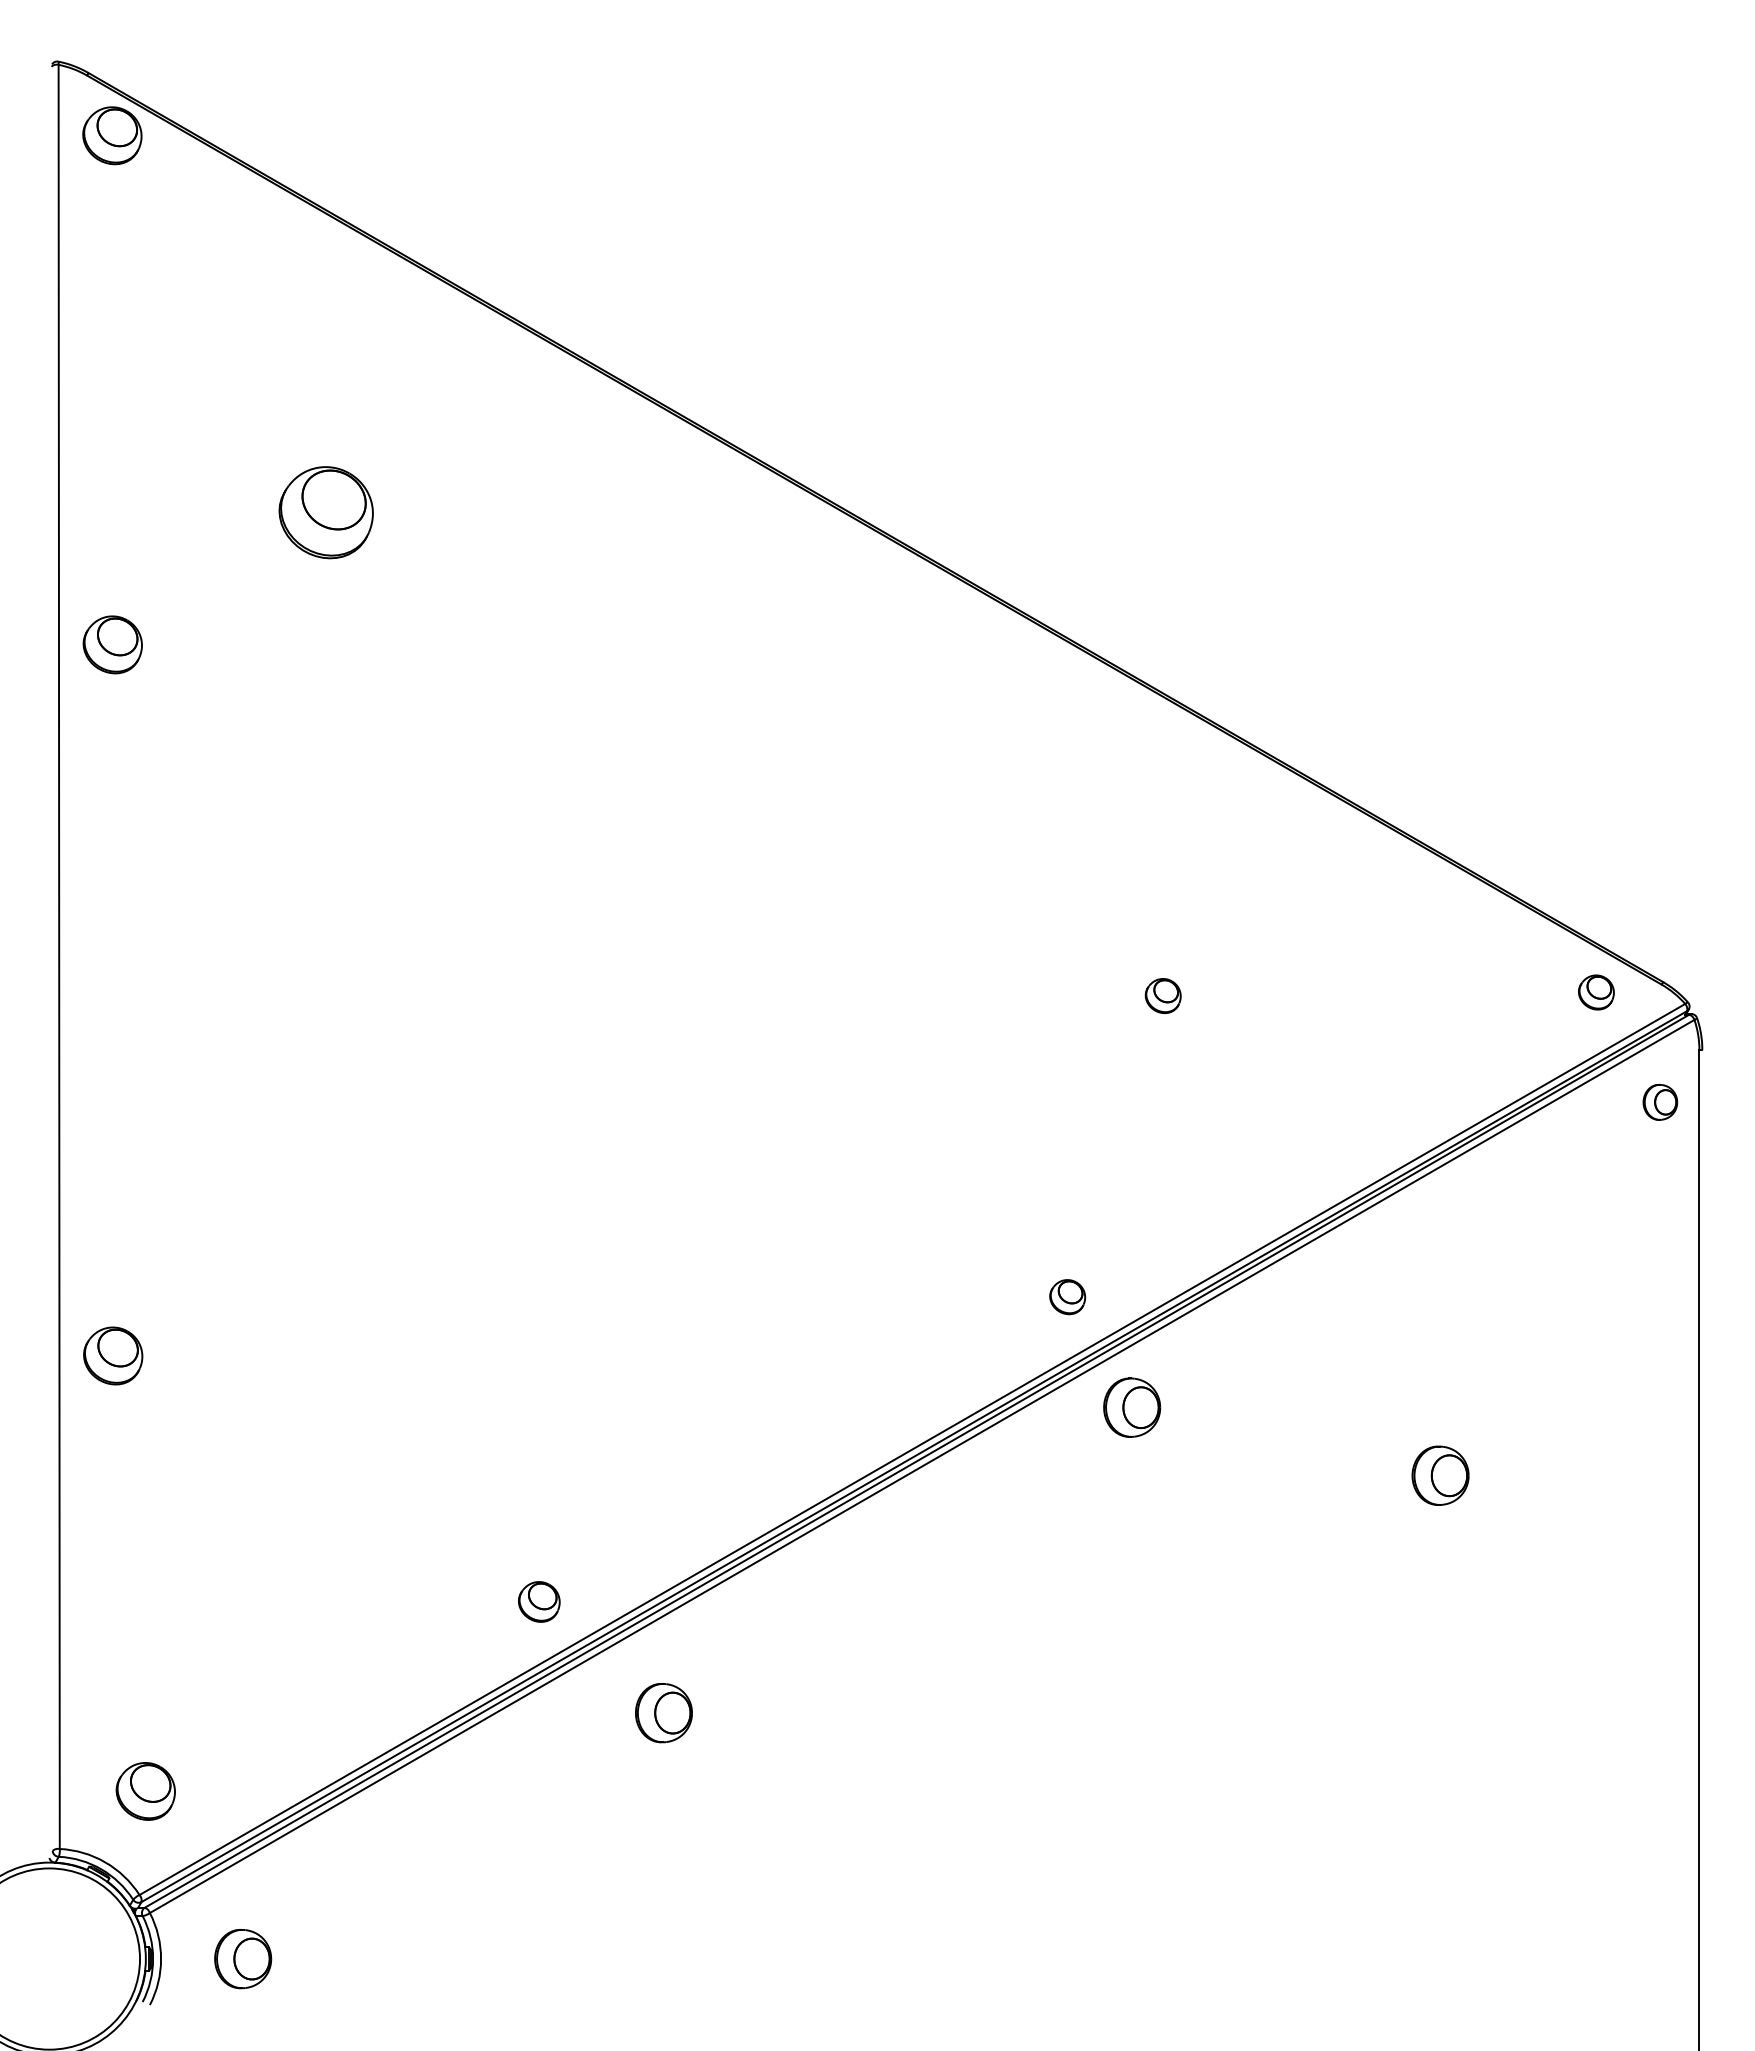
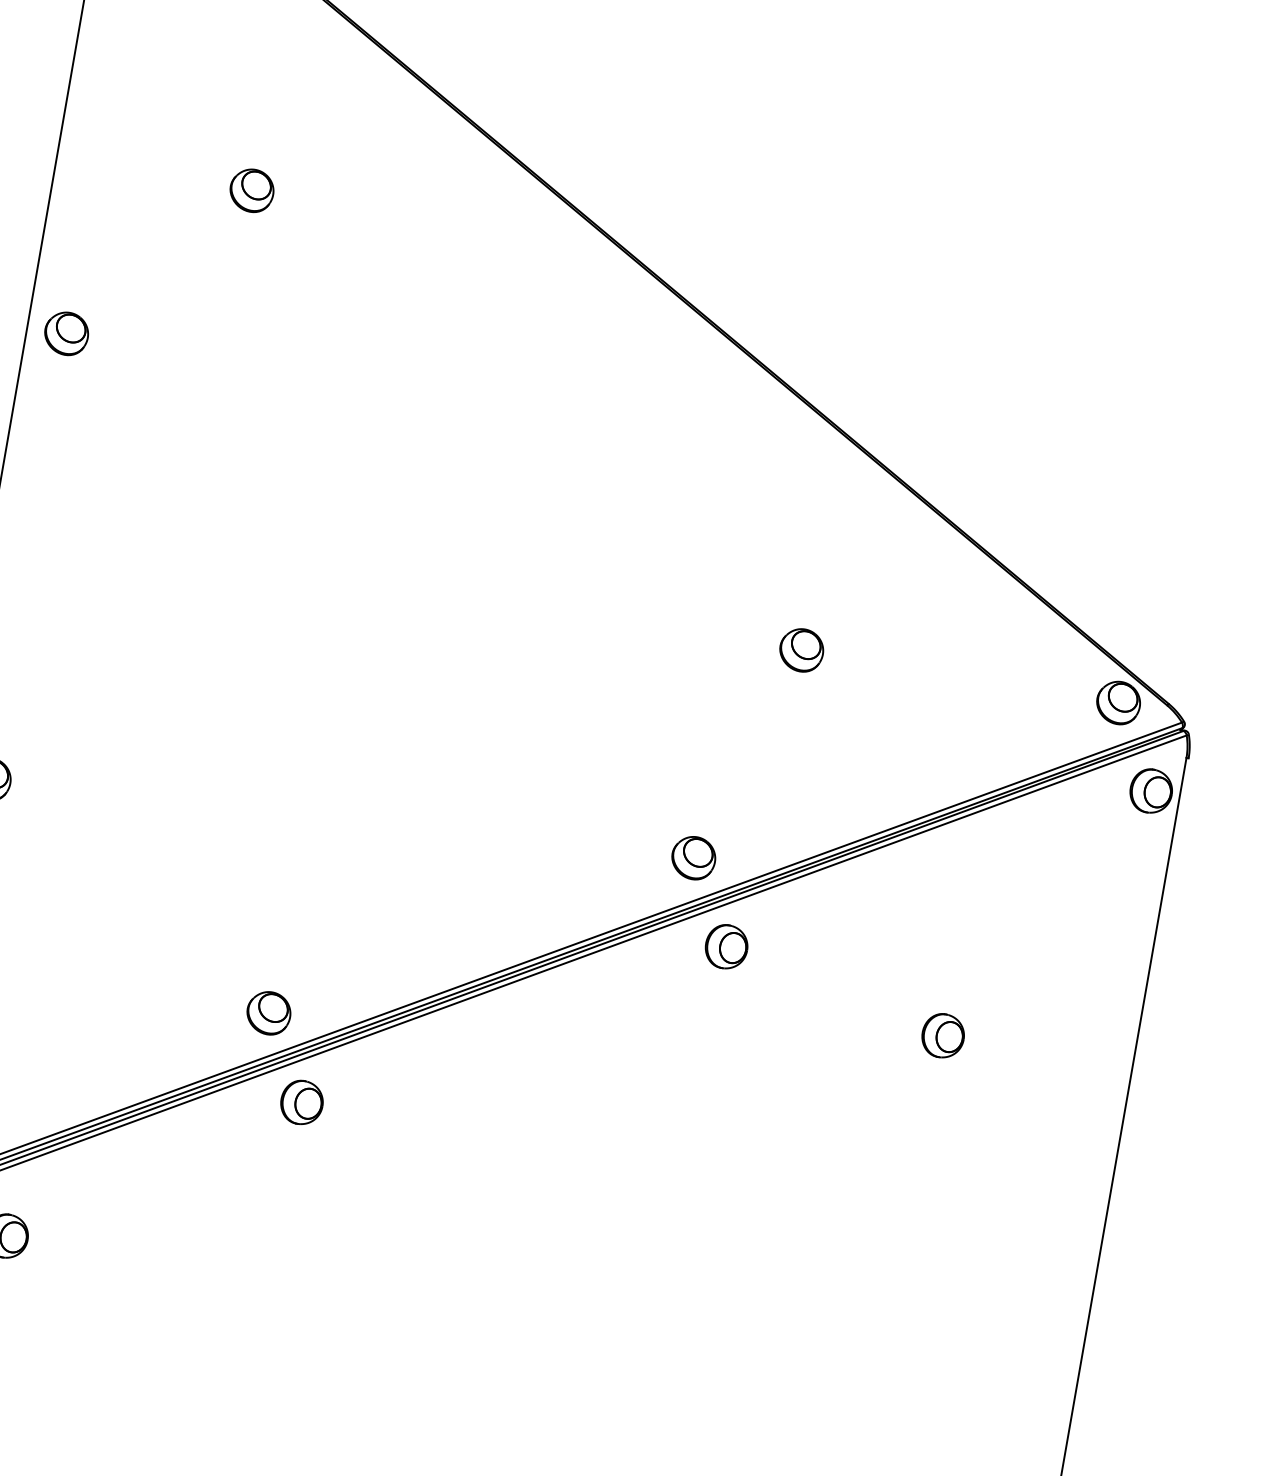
part: (325, 512) -> (251, 190), size x0.62
part: (112, 644) -> (66, 333), moved
part: (1596, 992) -> (1118, 702), size x1.67
part: (1163, 995) -> (802, 649), size x1.67
part: (1660, 1102) -> (1151, 791), size x1.67
part: (1067, 1296) -> (693, 857), size x1.67
part: (539, 1601) -> (269, 1012), size x1.43
part: (663, 1713) -> (301, 1102), moved

